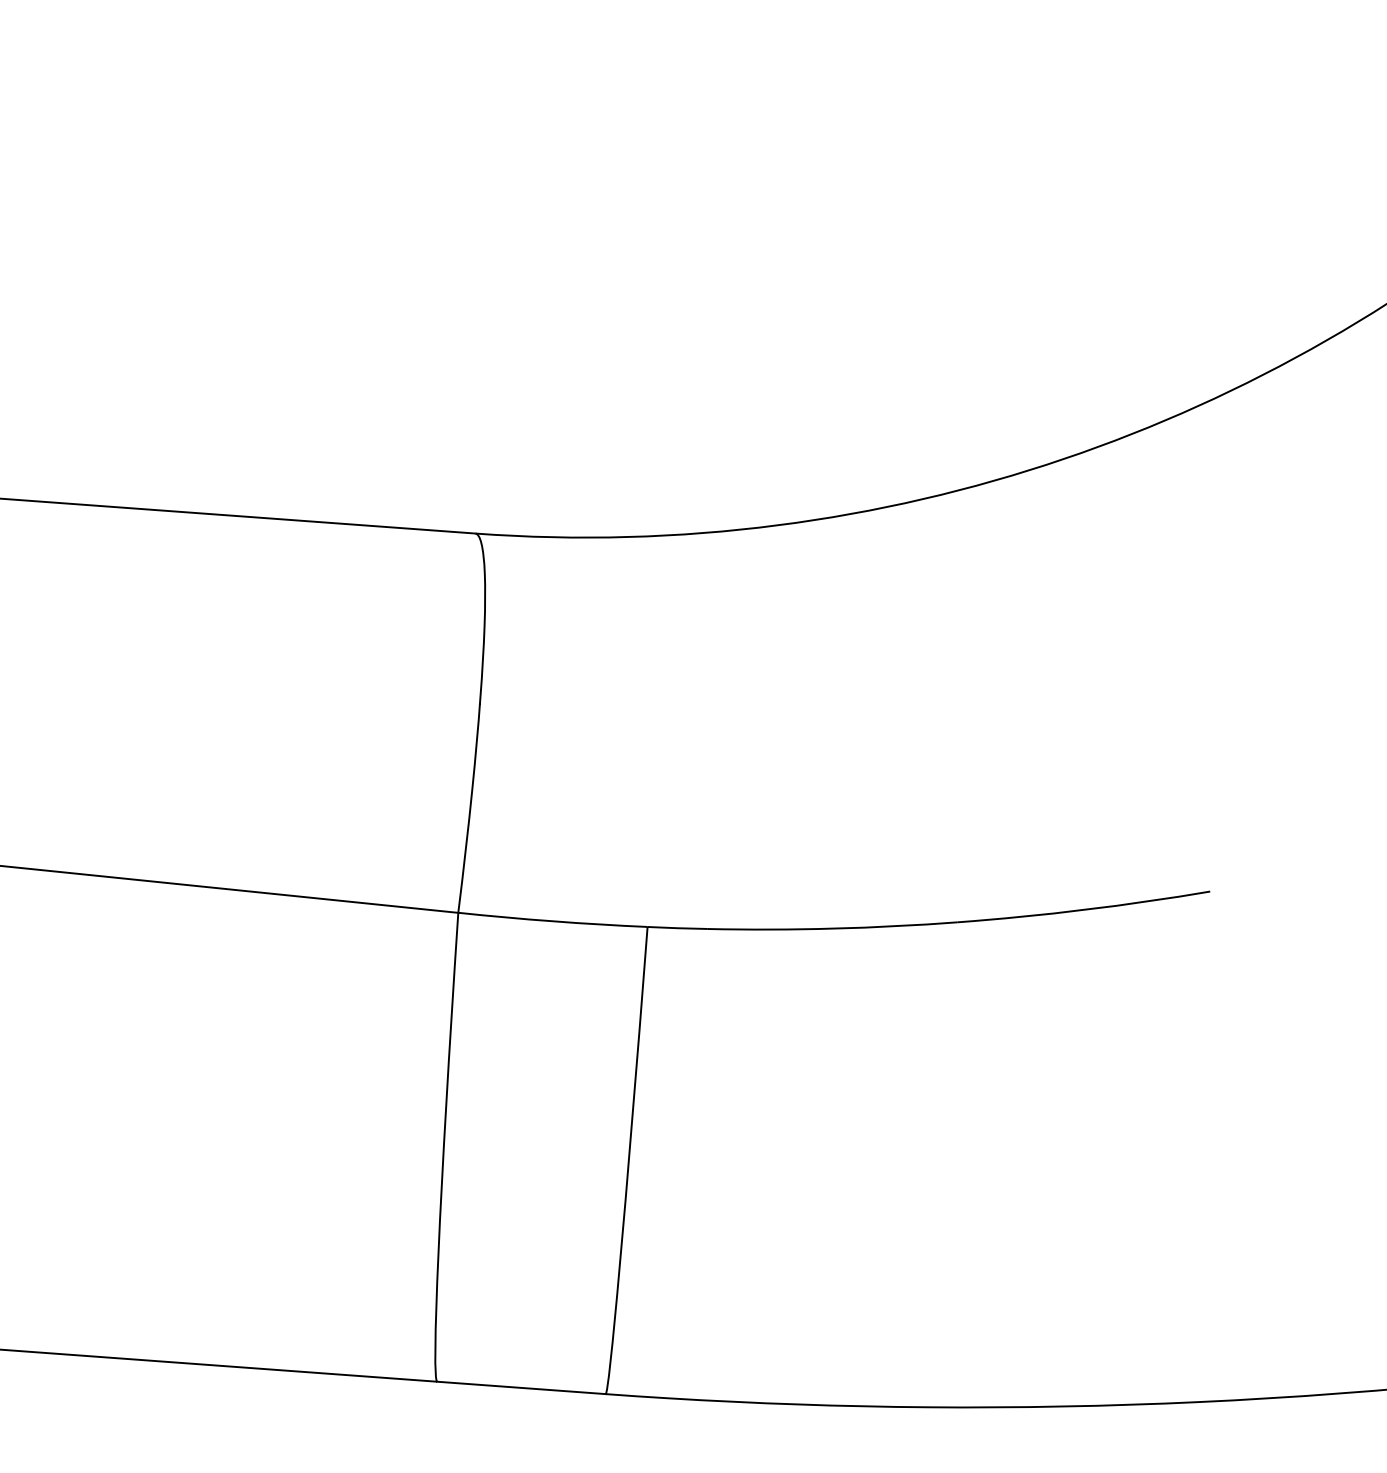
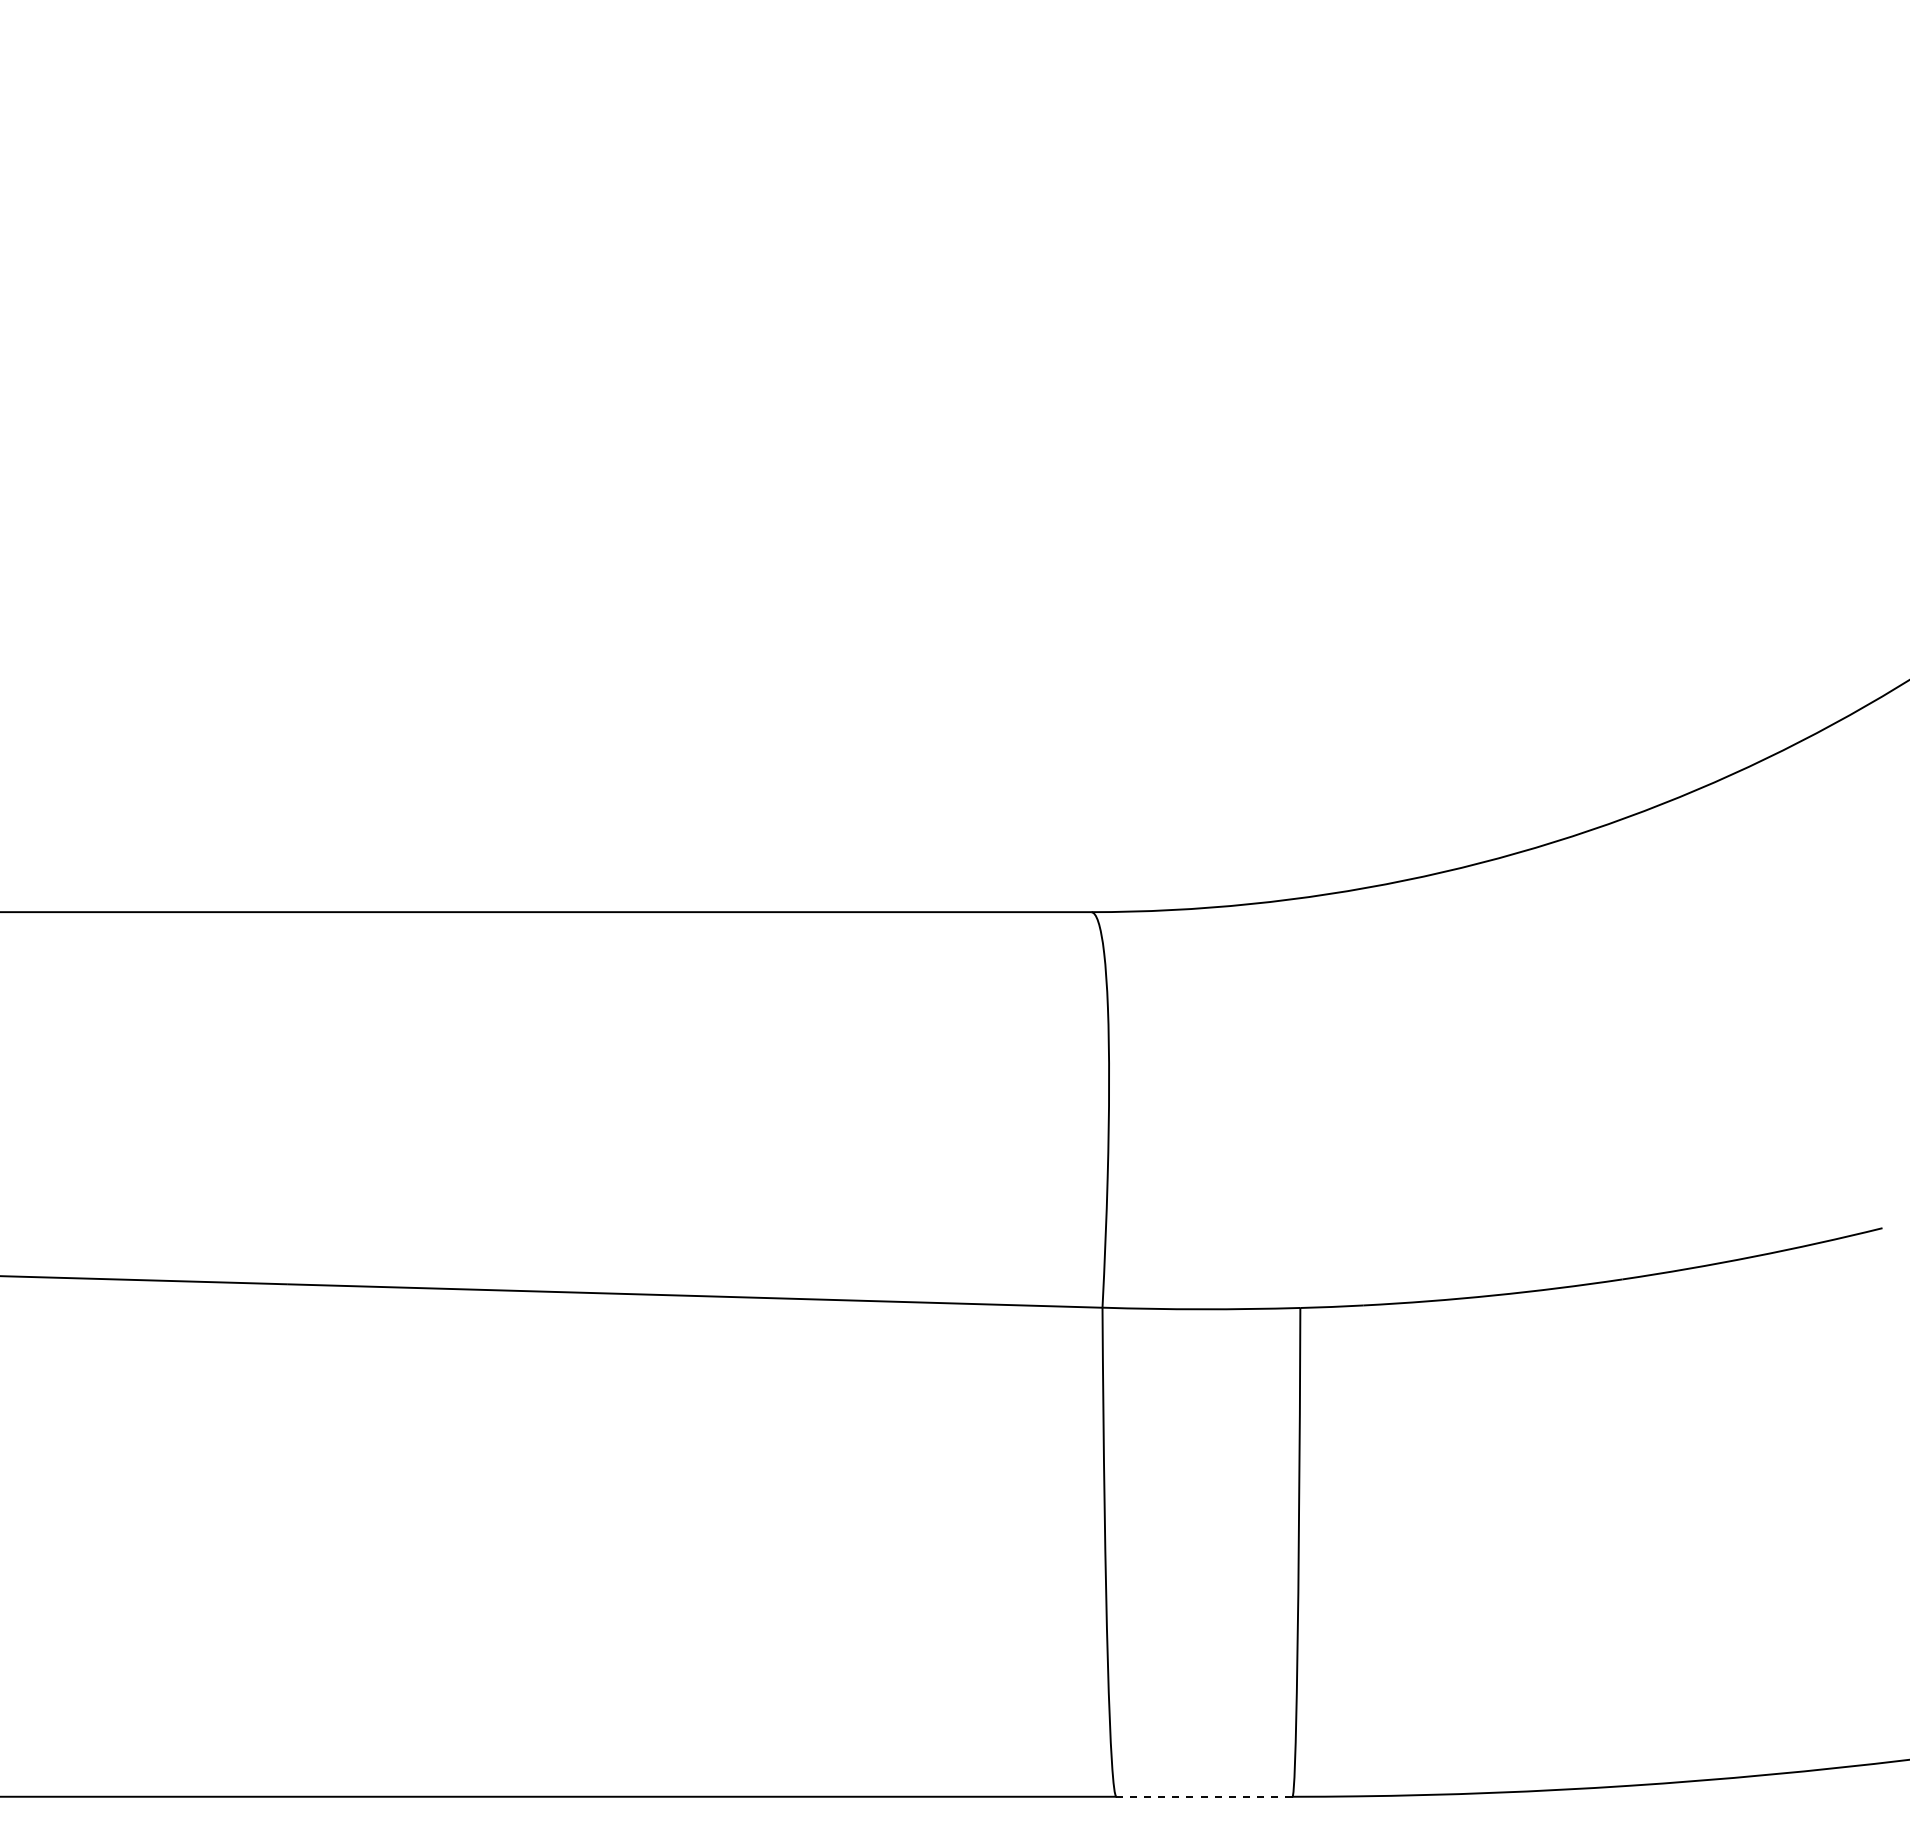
line: (520, 1387) -> (1203, 1796), solid -> dashed

